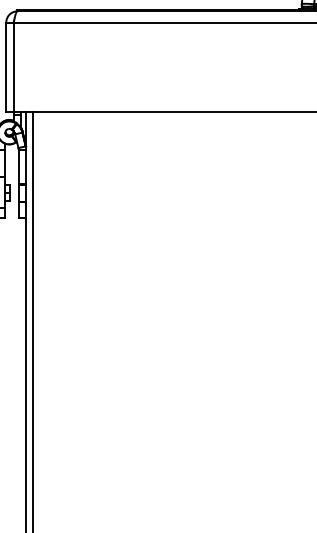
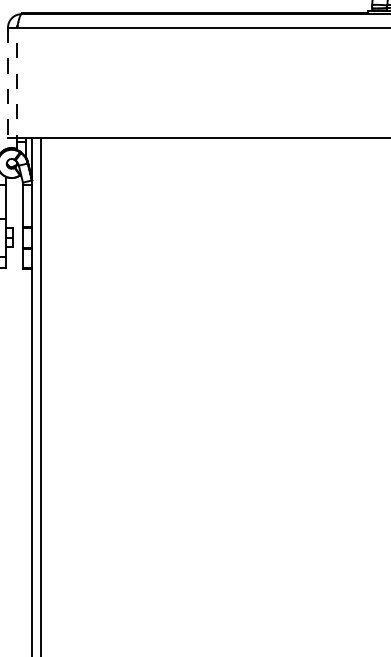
line: (6, 67) -> (8, 83), solid -> dashed
line: (13, 72) -> (16, 89), solid -> dashed

